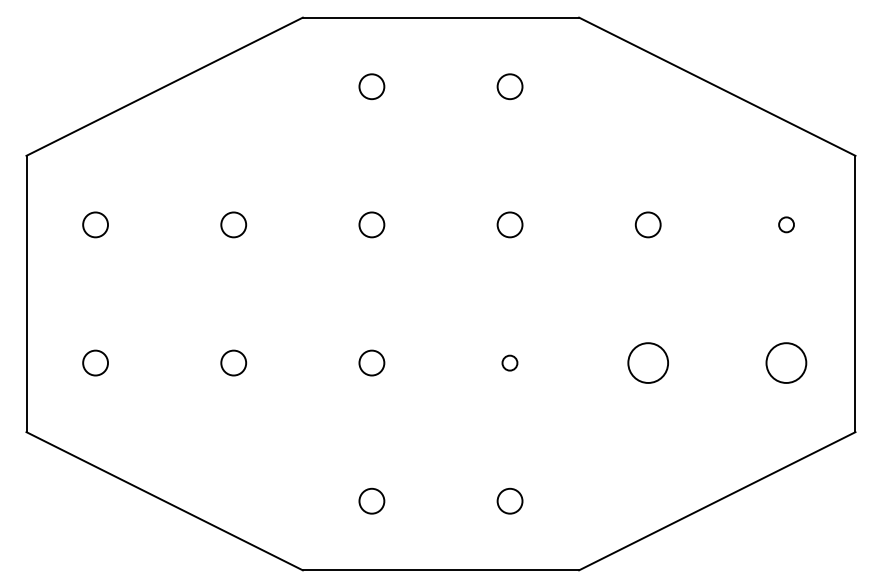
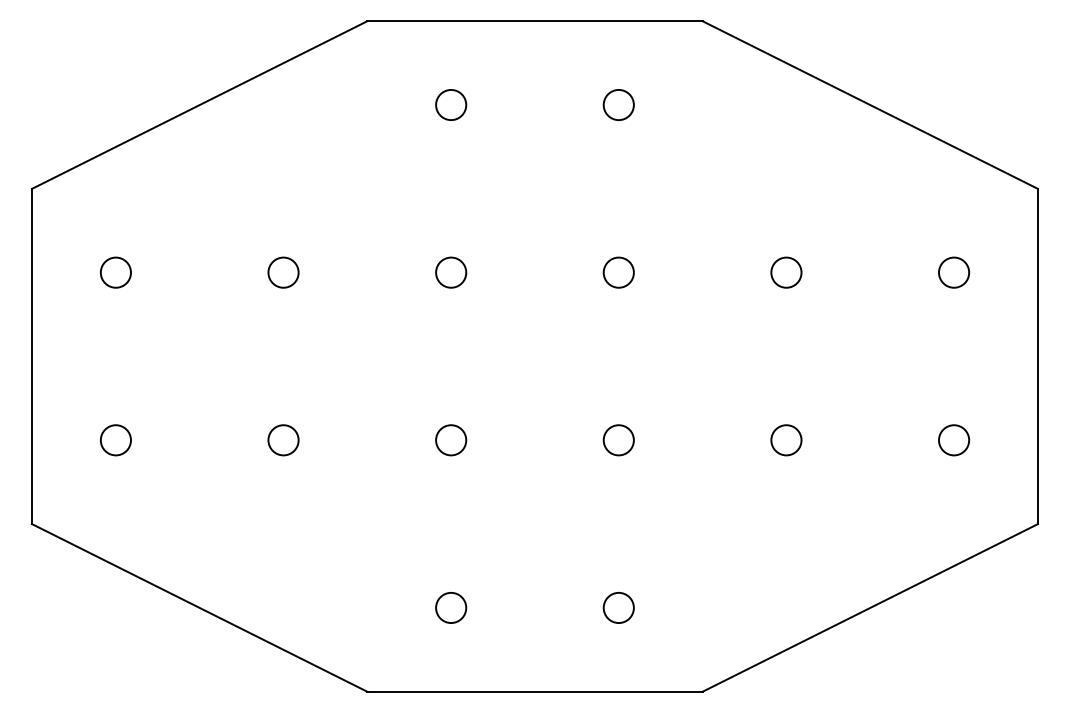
circle: (786, 224) -> (954, 272), size x1.67
circle: (509, 363) -> (618, 440), size x1.67
circle: (648, 363) -> (786, 440), size x0.62
circle: (785, 363) -> (953, 440), size x0.62

